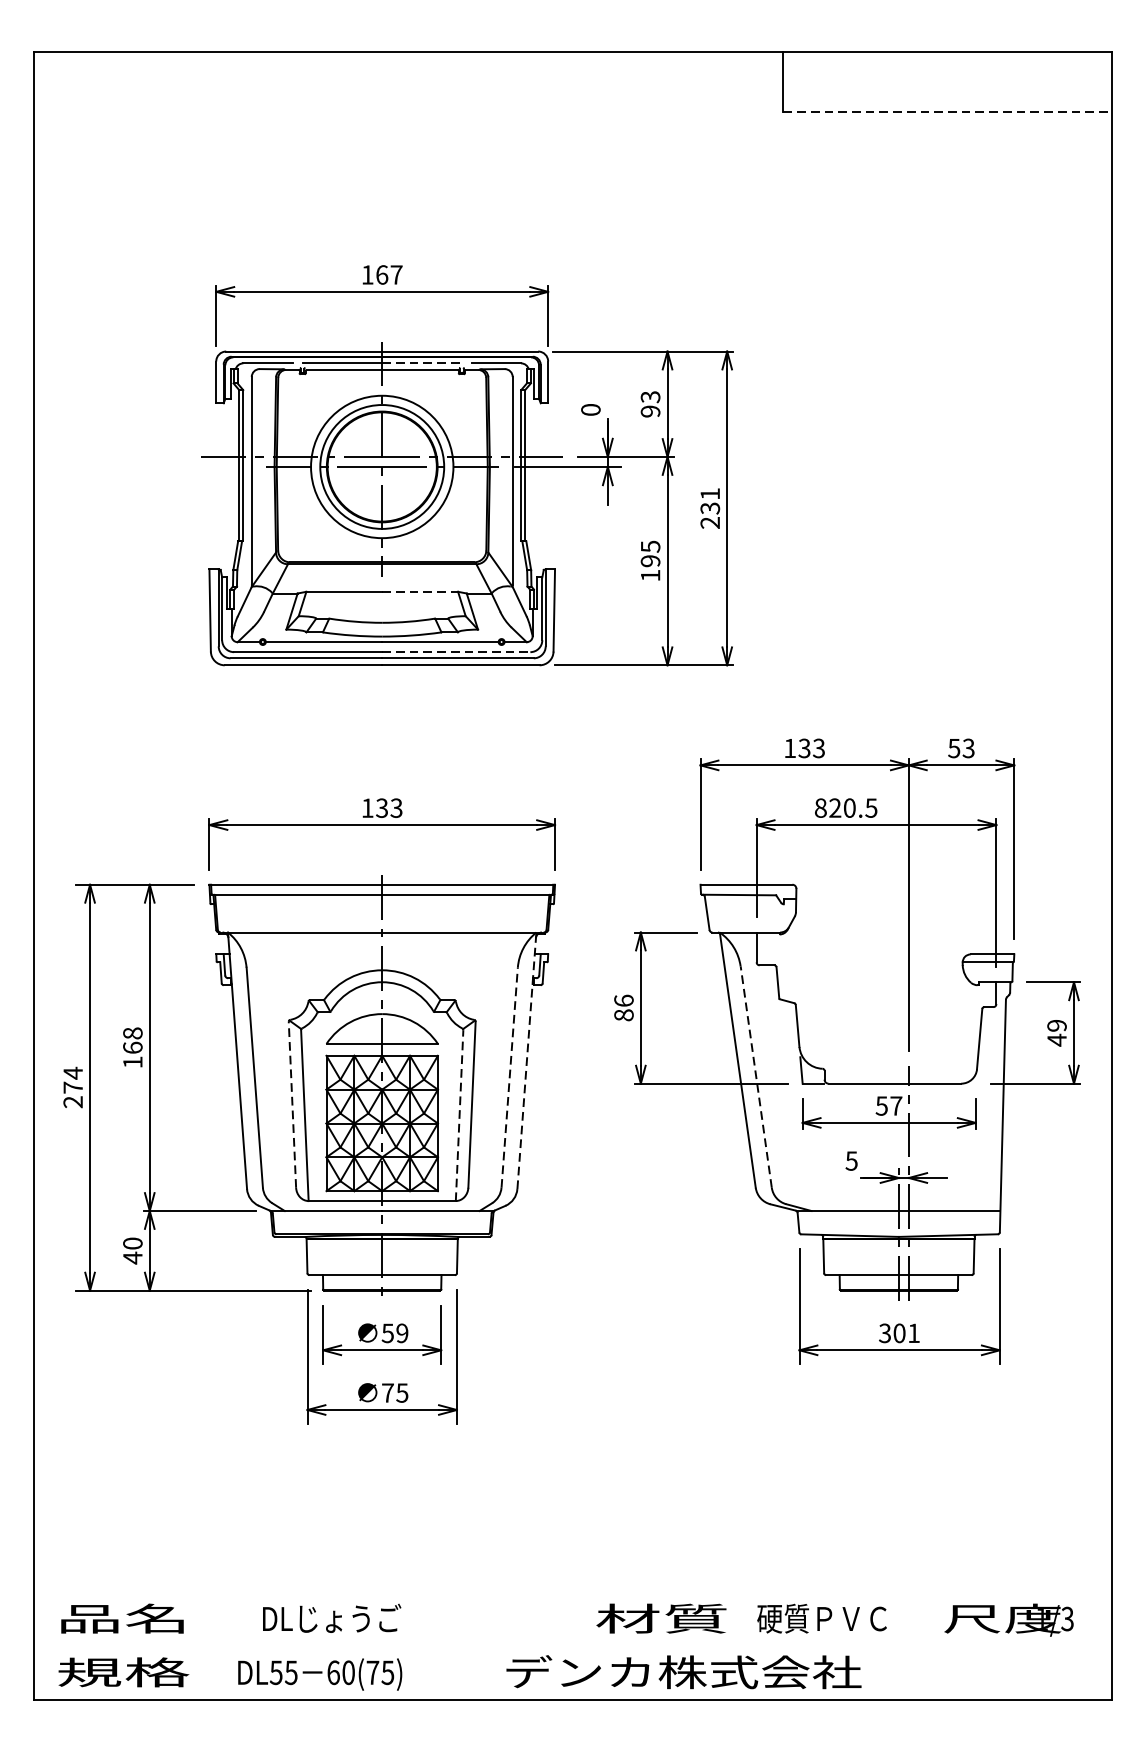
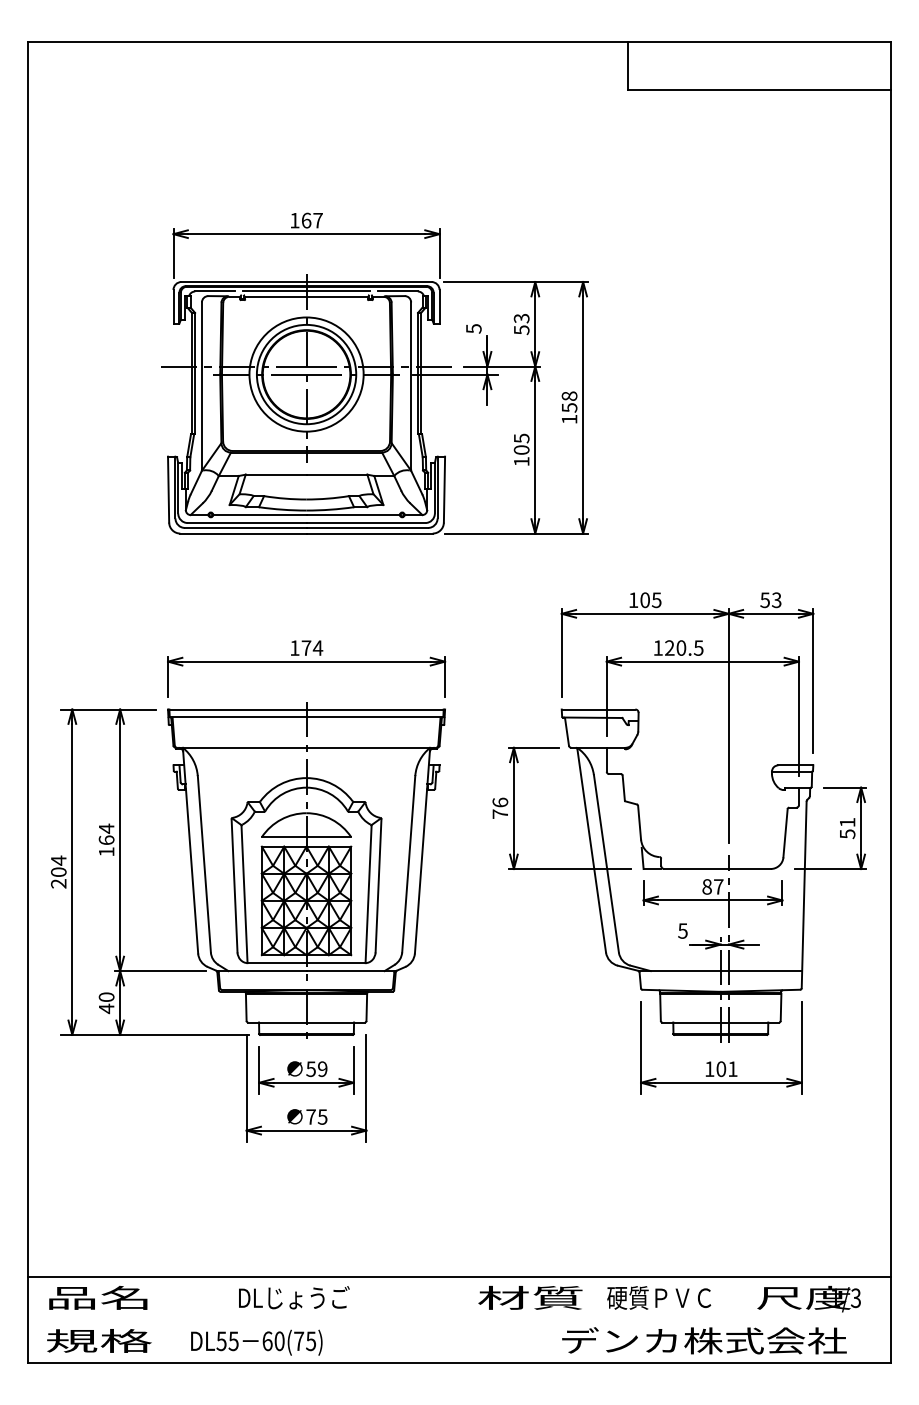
line: (947, 112) -> (759, 90), dashed -> solid
line: (422, 363) -> (338, 291), dashed -> solid
text: (590, 409) -> (473, 328), 0 -> 5
text: (650, 412) -> (521, 330), 93 -> 53
text: (710, 508) -> (569, 407), 231 -> 158
text: (650, 560) -> (521, 449), 195 -> 105
line: (420, 591) -> (337, 474), dashed -> solid
line: (457, 652) -> (366, 523), dashed -> solid
text: (811, 747) -> (650, 599), 133 -> 105
text: (389, 807) -> (312, 647), 133 -> 174
text: (819, 807) -> (657, 647), 820.5 -> 120.5
text: (624, 1014) -> (500, 813), 86 -> 76
text: (132, 1033) -> (106, 828), 168 -> 164
text: (1056, 1033) -> (847, 828), 49 -> 51
line: (526, 1060) -> (422, 850), dashed -> solid
line: (509, 1076) -> (408, 863), dashed -> solid
line: (756, 1076) -> (606, 863), dashed -> solid
text: (72, 1086) -> (58, 871), 274 -> 204
line: (292, 1104) -> (234, 885), dashed -> solid
text: (881, 1105) -> (706, 886), 57 -> 87
line: (459, 1115) -> (368, 894), dashed -> solid
text: (884, 1333) -> (709, 1069), 301 -> 101
line: (573, 1591) -> (459, 1276), added
text: (332, 1618) -> (294, 1297), moved
text: (684, 1671) -> (704, 1340), moved

